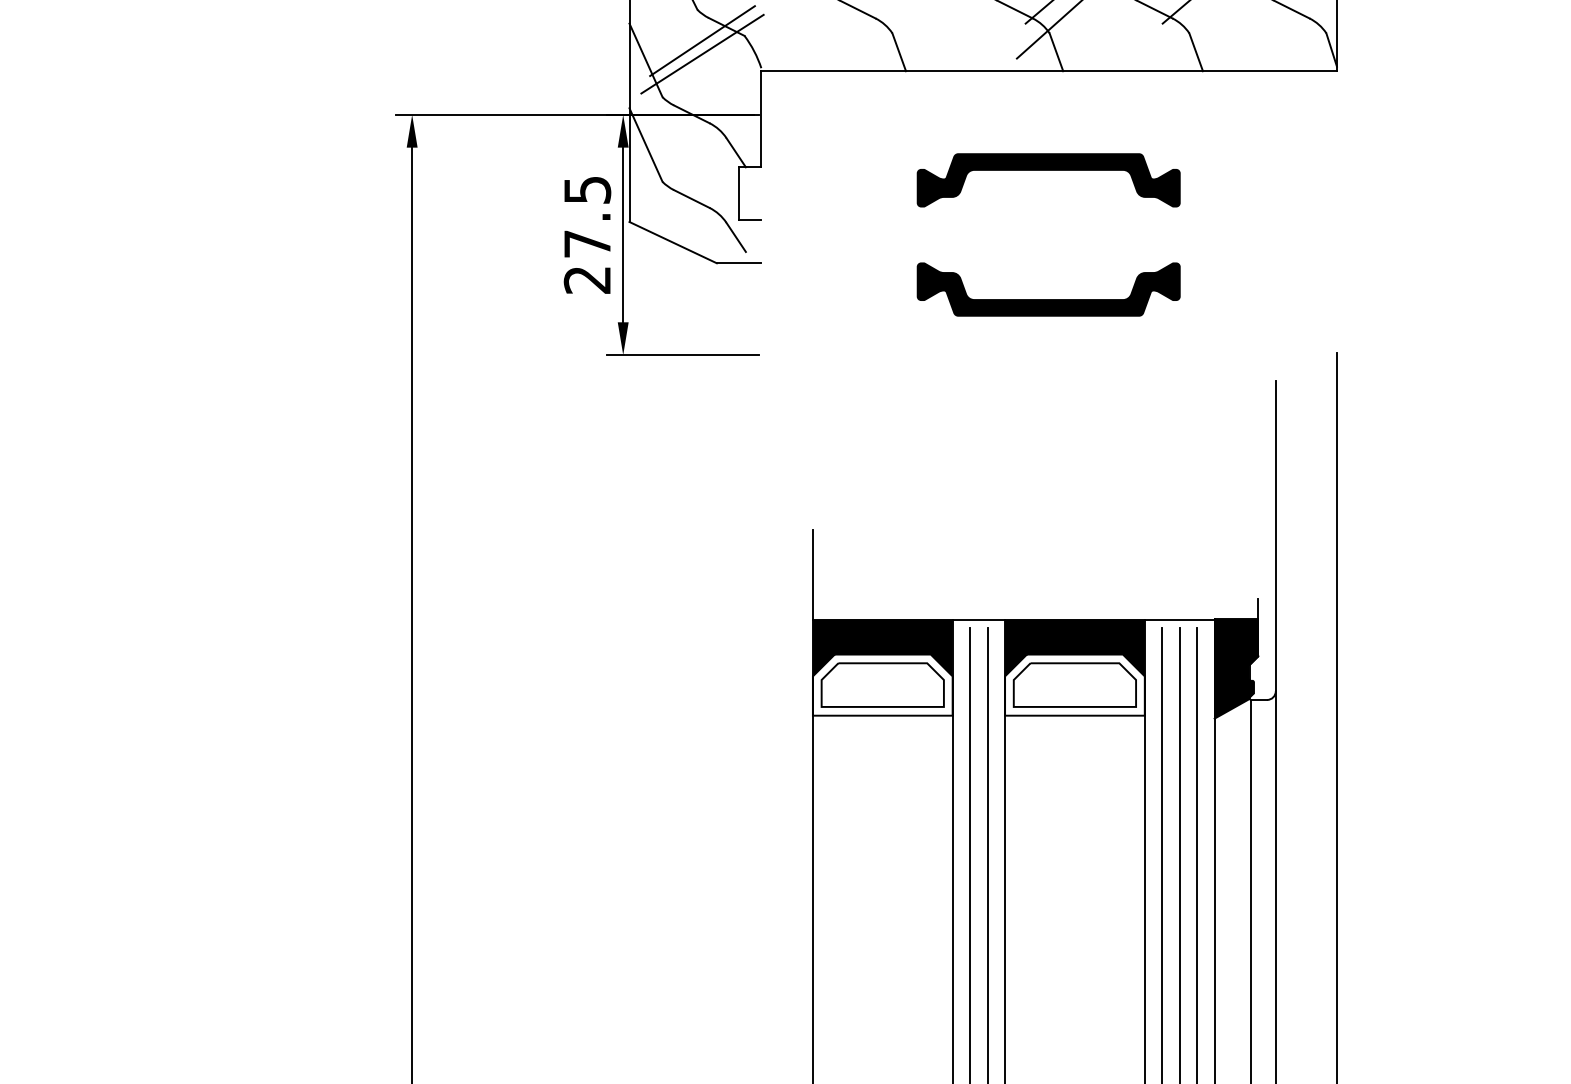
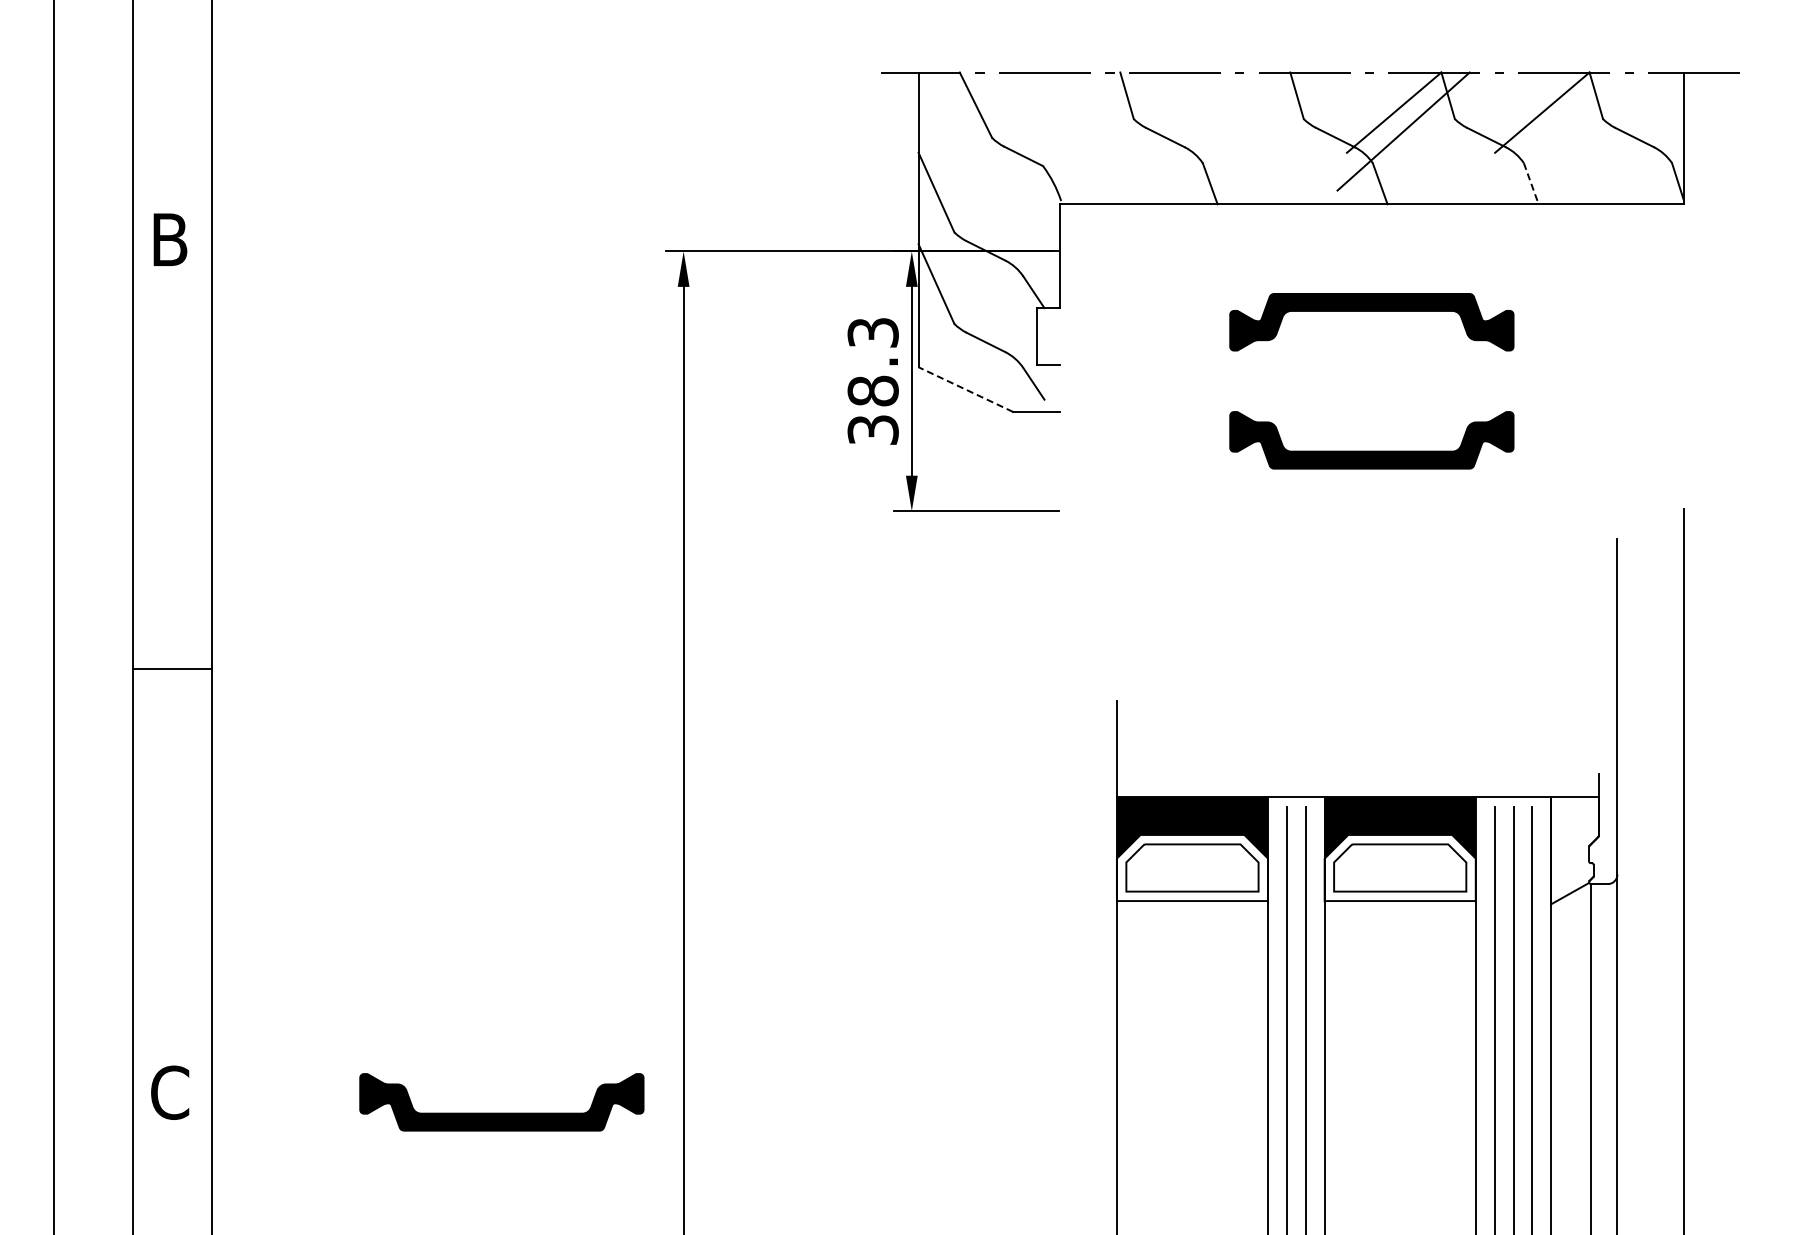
line: (702, 40) -> (997, 171), removed
line: (1196, 52) -> (1531, 183), solid -> dashed
line: (702, 53) -> (997, 185), removed
text: (586, 235) -> (872, 381), 27.5 -> 38.3
line: (672, 242) -> (965, 389), solid -> dashed
fill: (1236, 668) -> (1574, 850), removed
part: (243, 911) -> (501, 1112), added

